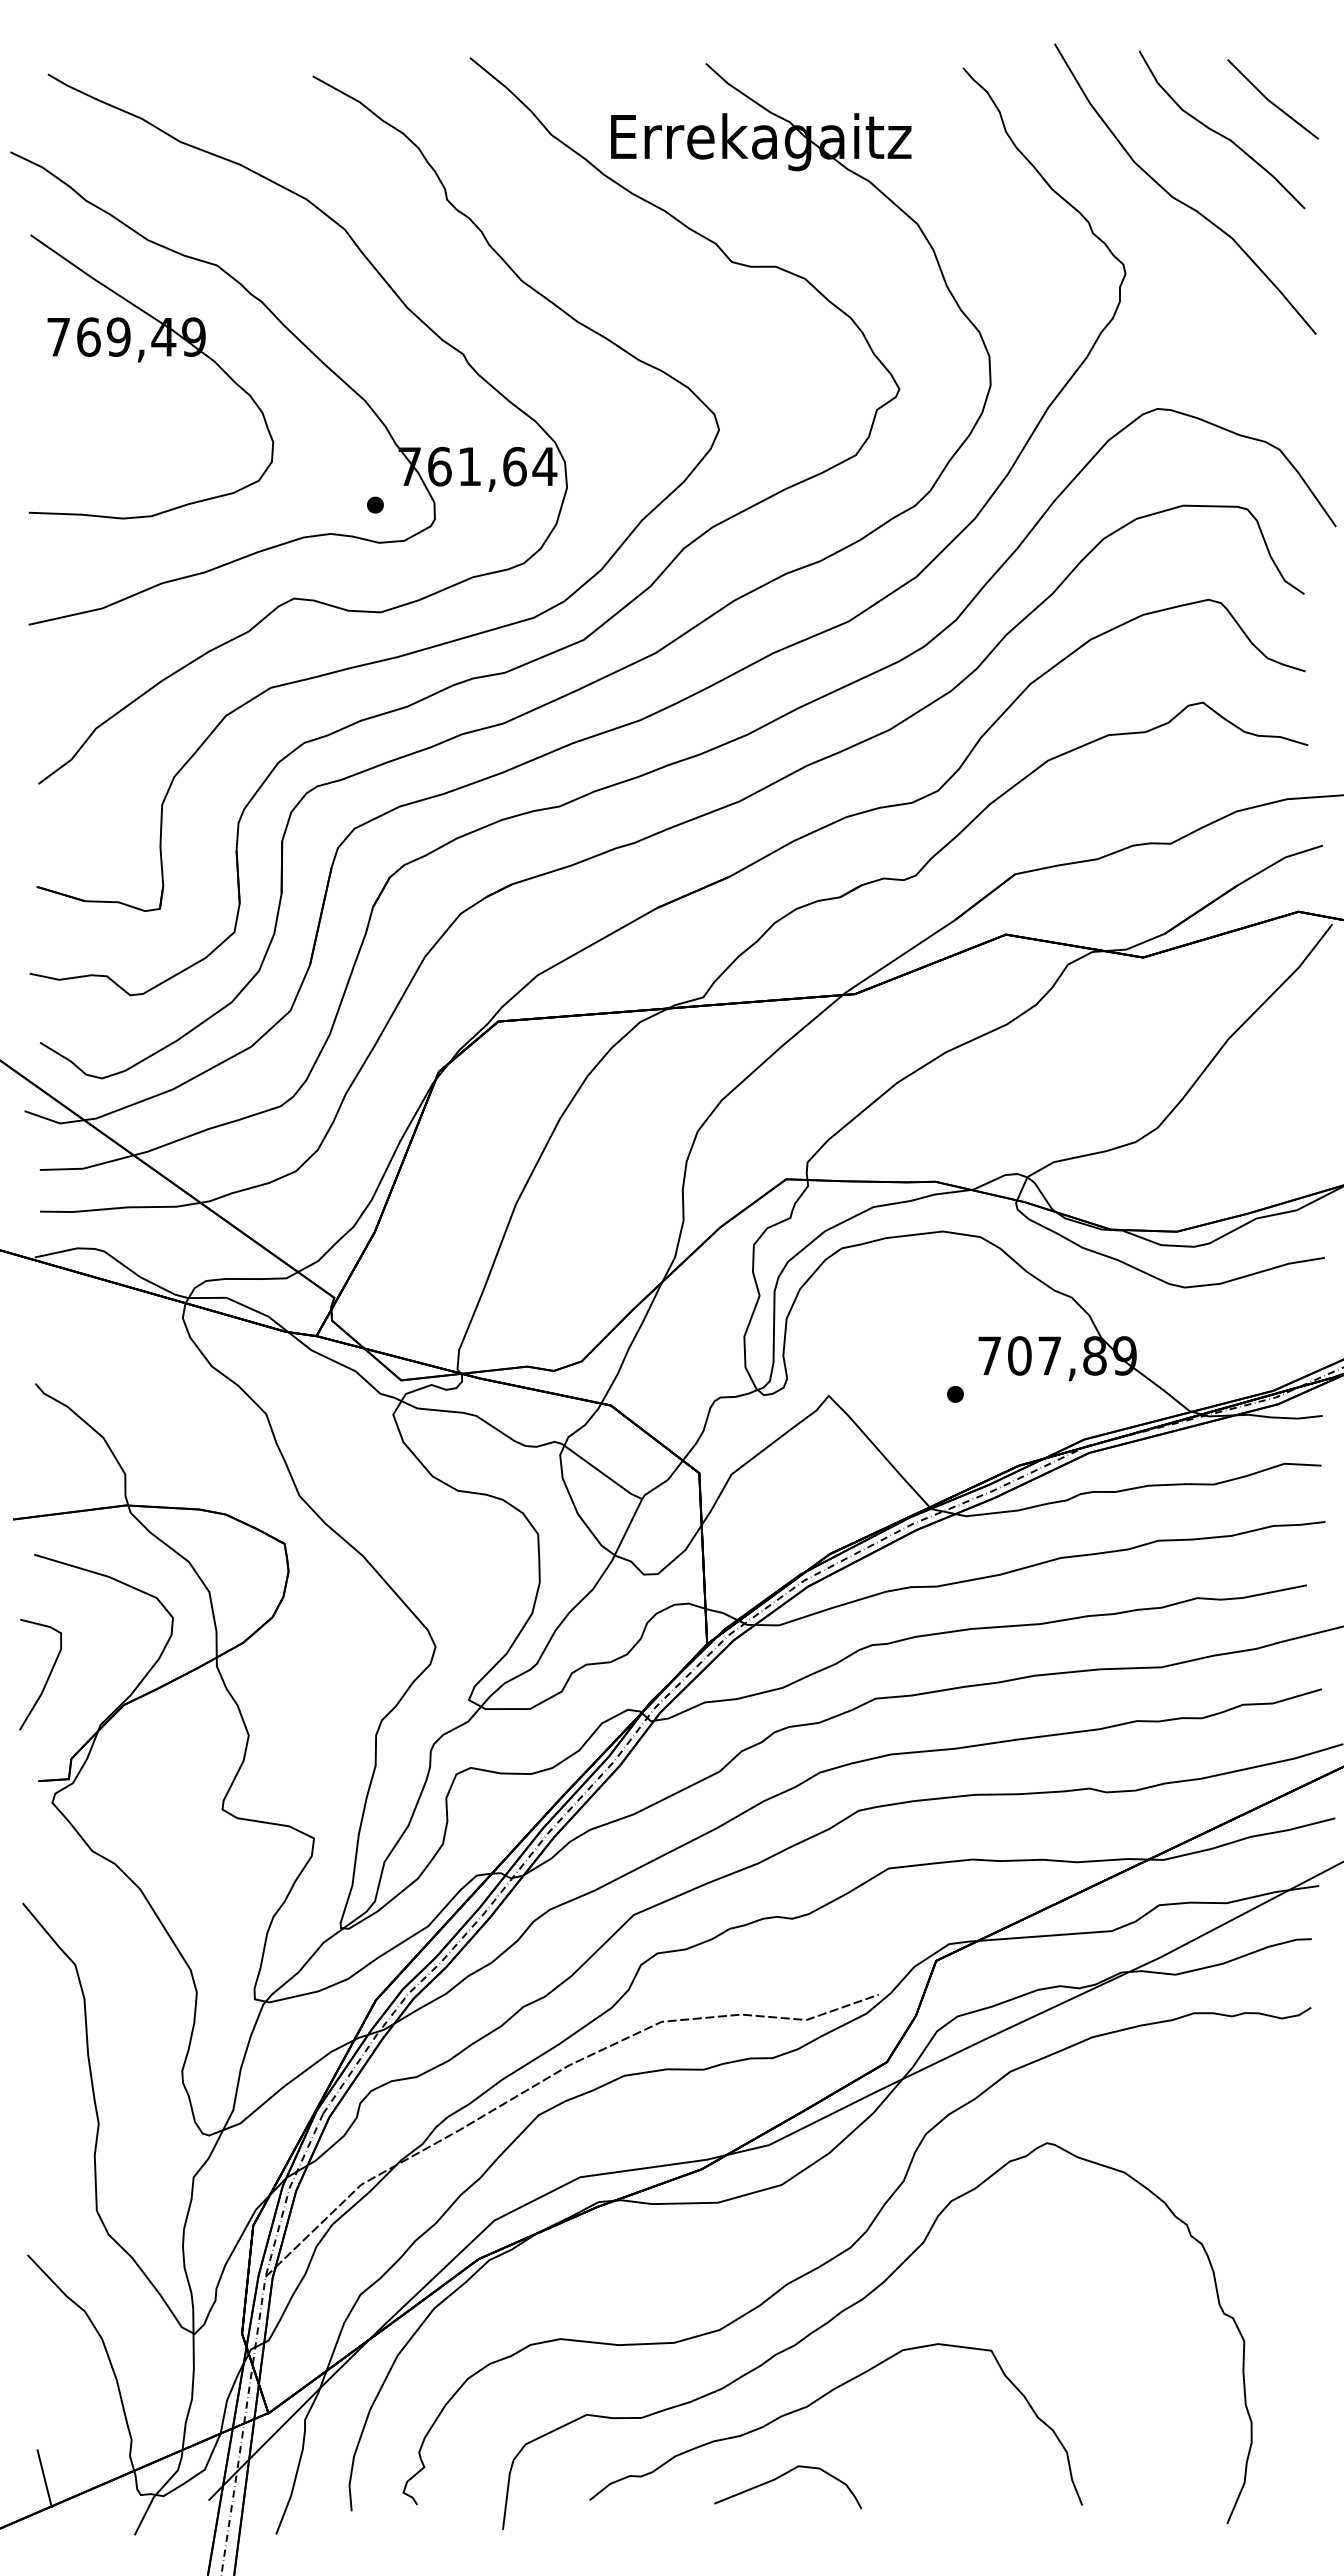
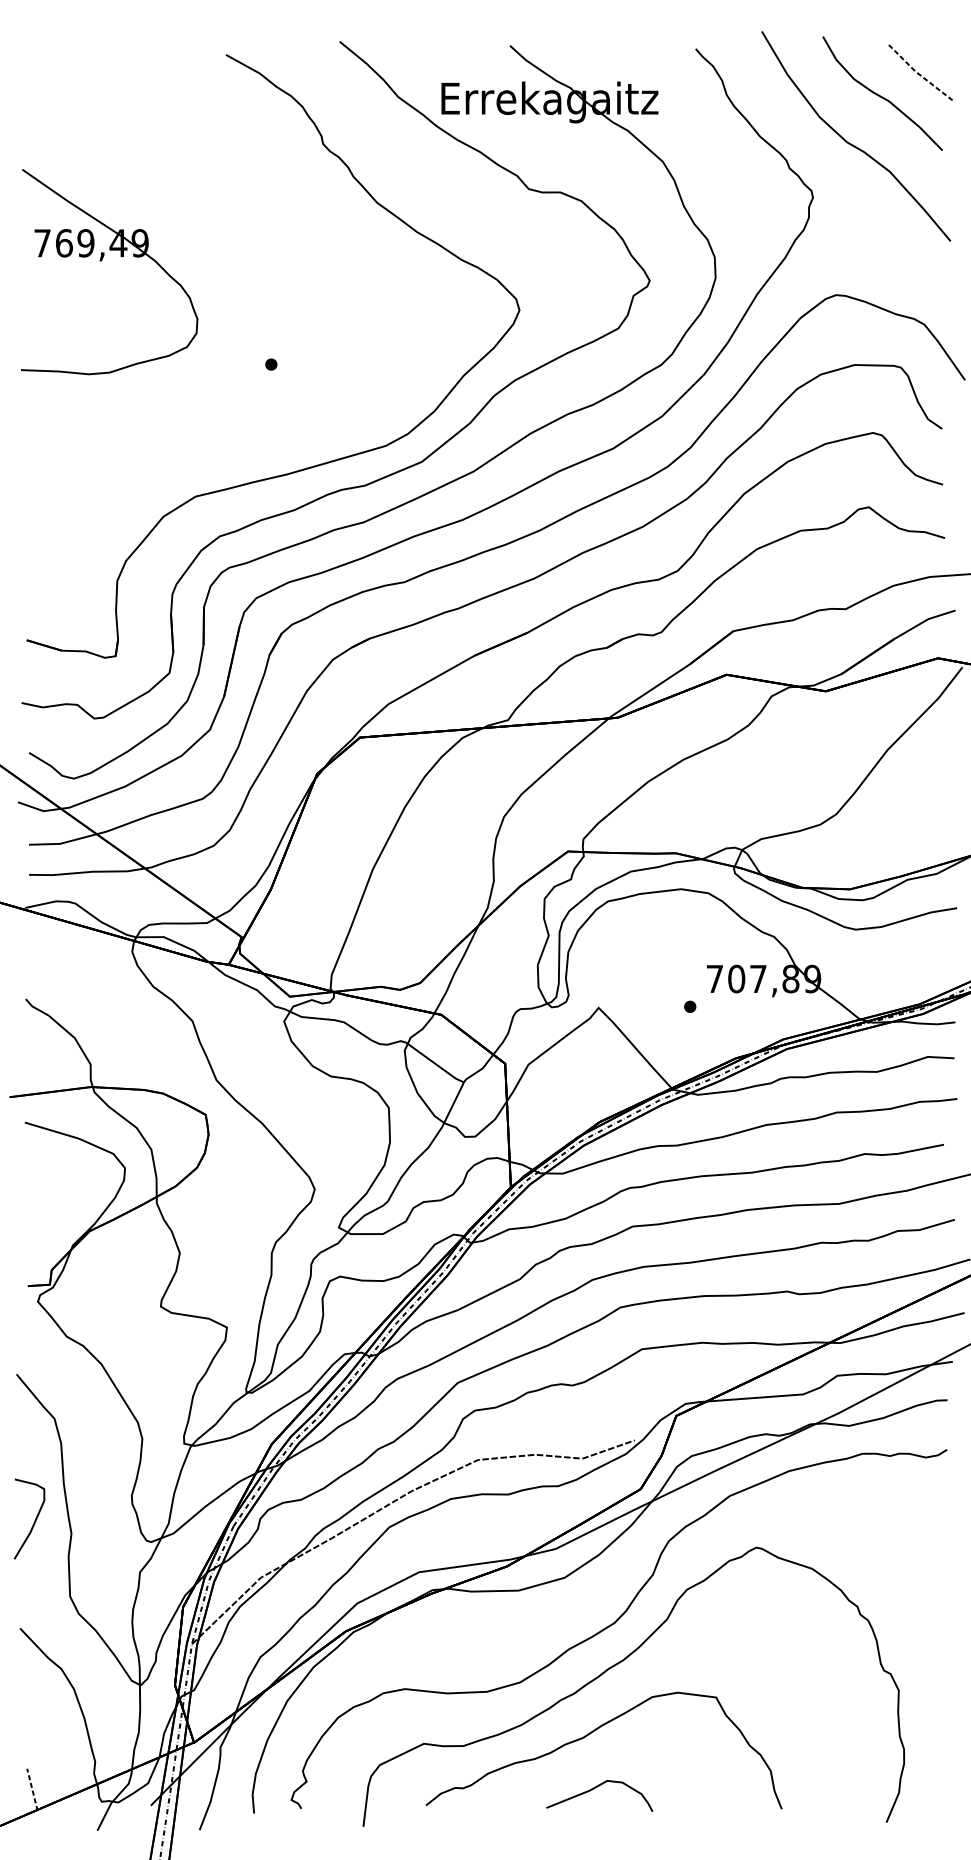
line: (1269, 101) -> (917, 73), solid -> dashed
part: (338, 378) -> (244, 273), removed
curve: (47, 1677) -> (34, 1521), moved
curve: (782, 2476) -> (595, 1788), moved
line: (44, 2478) -> (32, 1789), solid -> dashed

